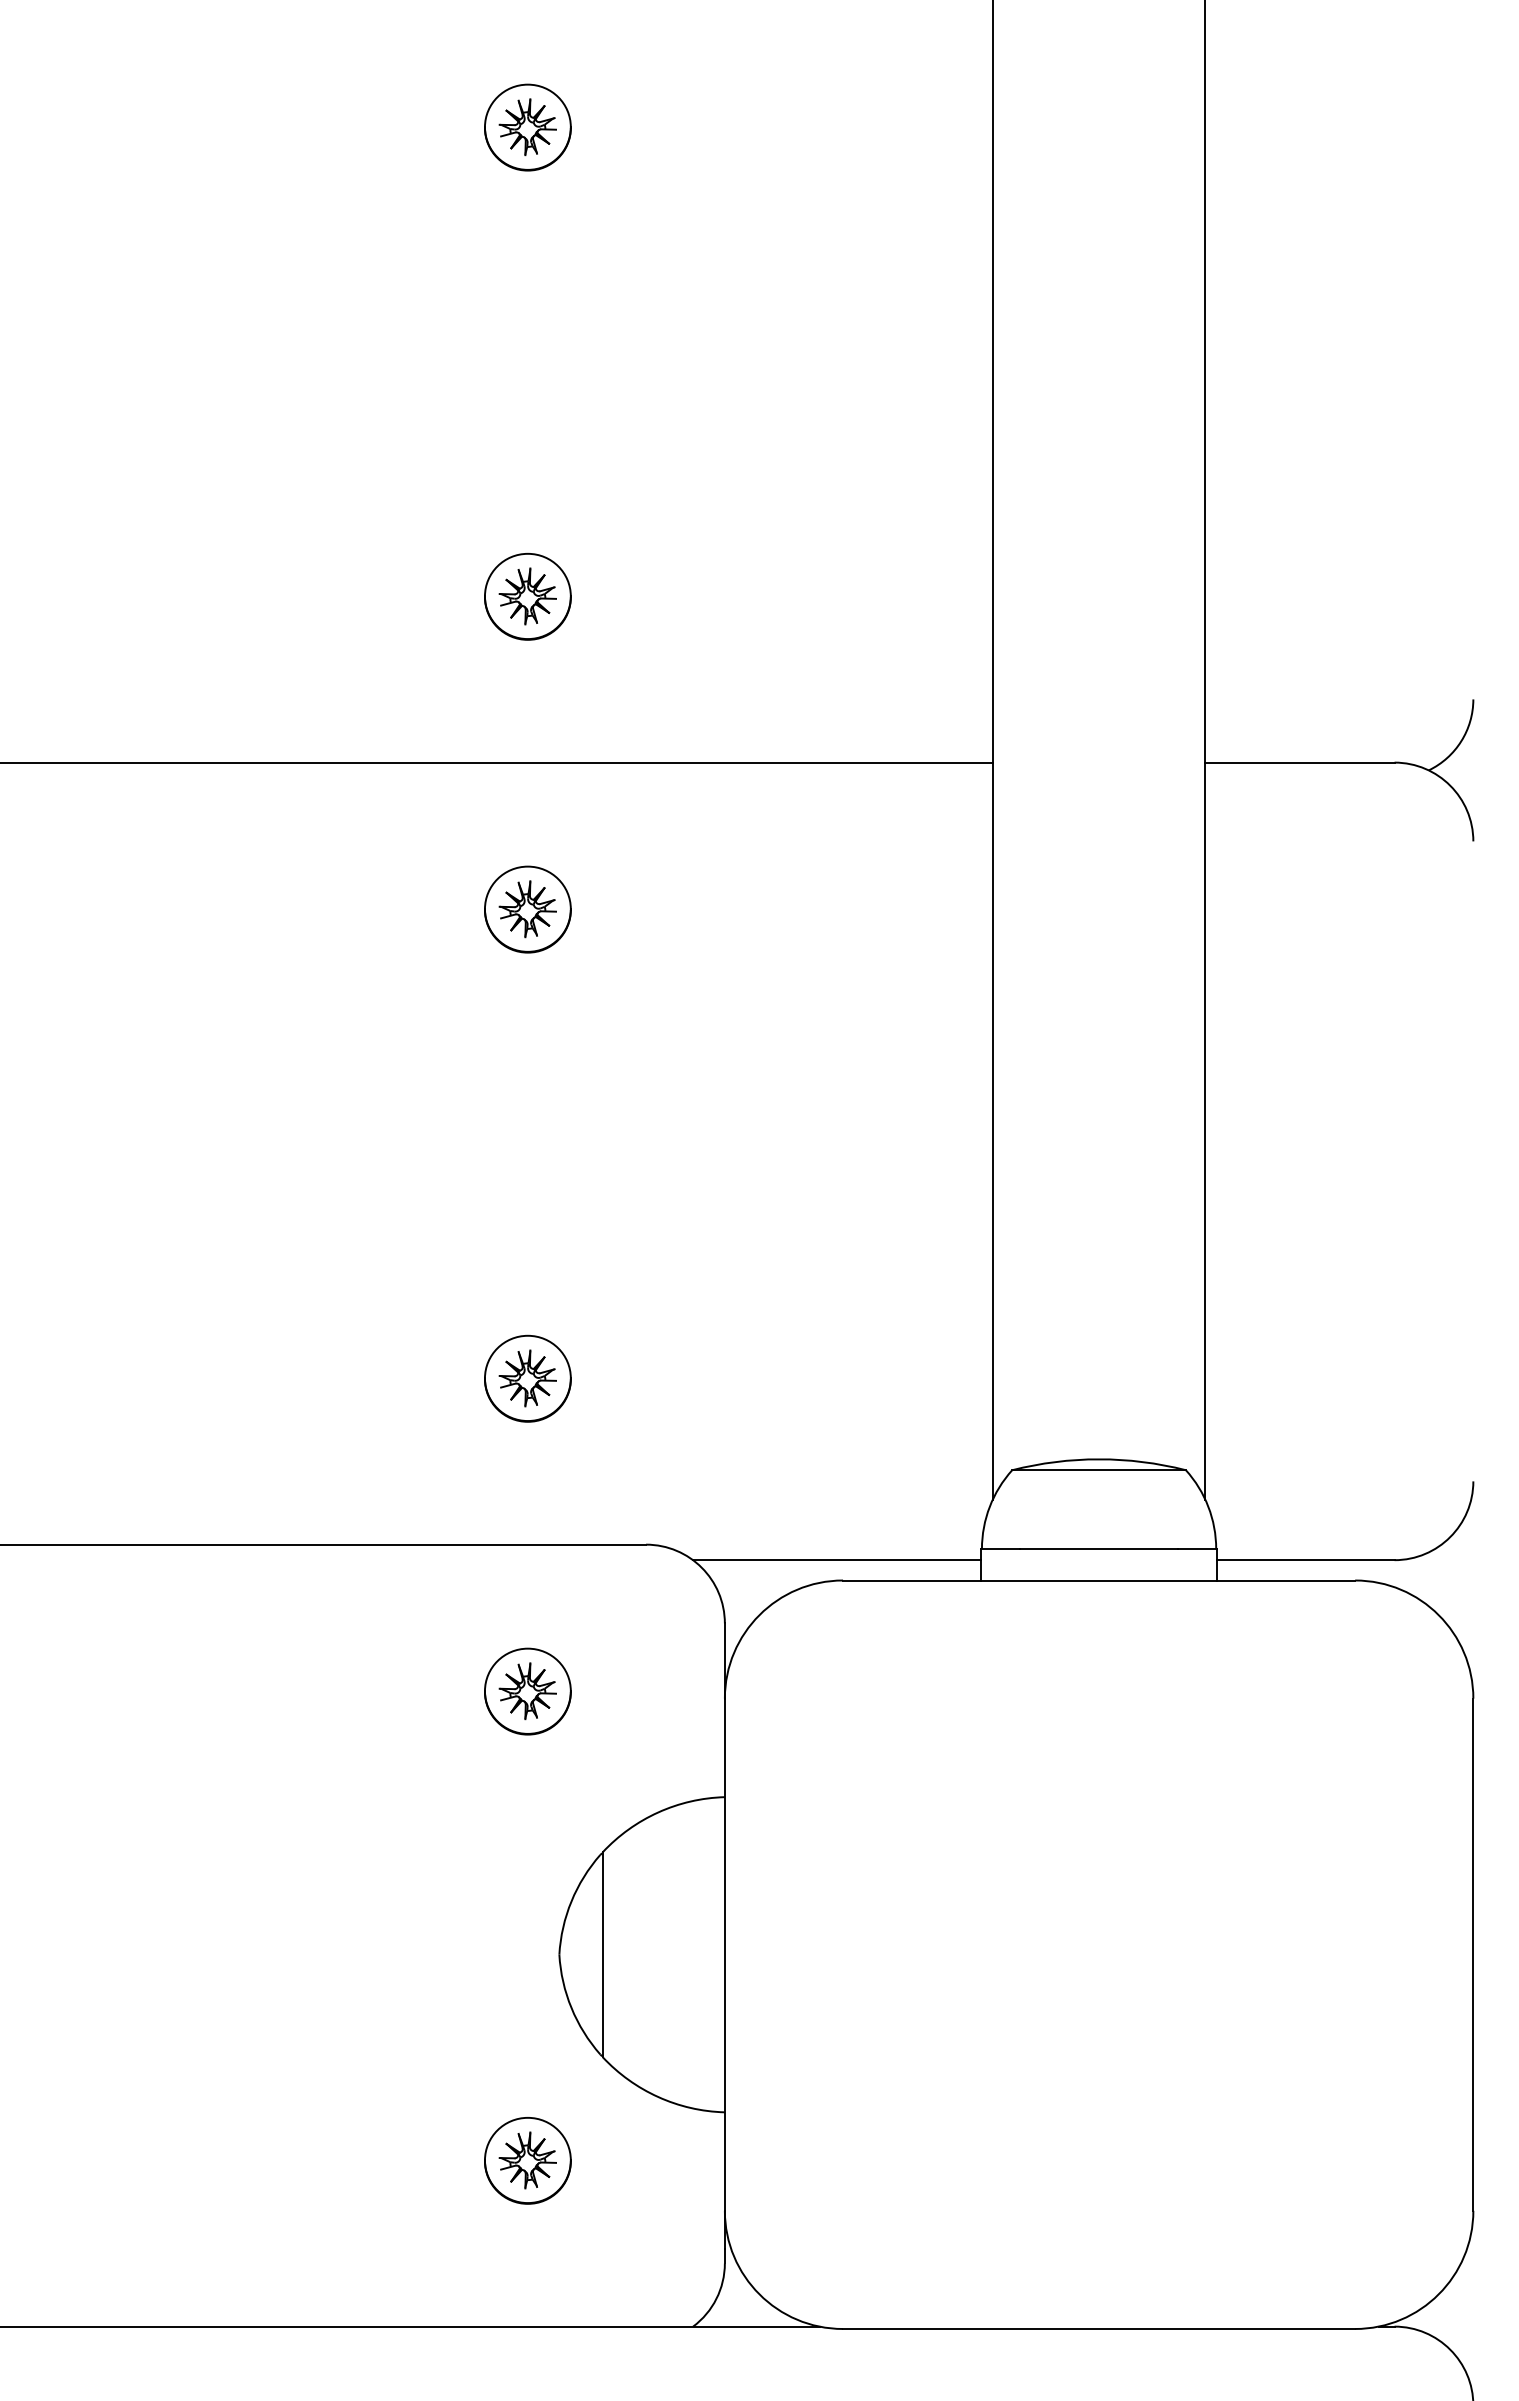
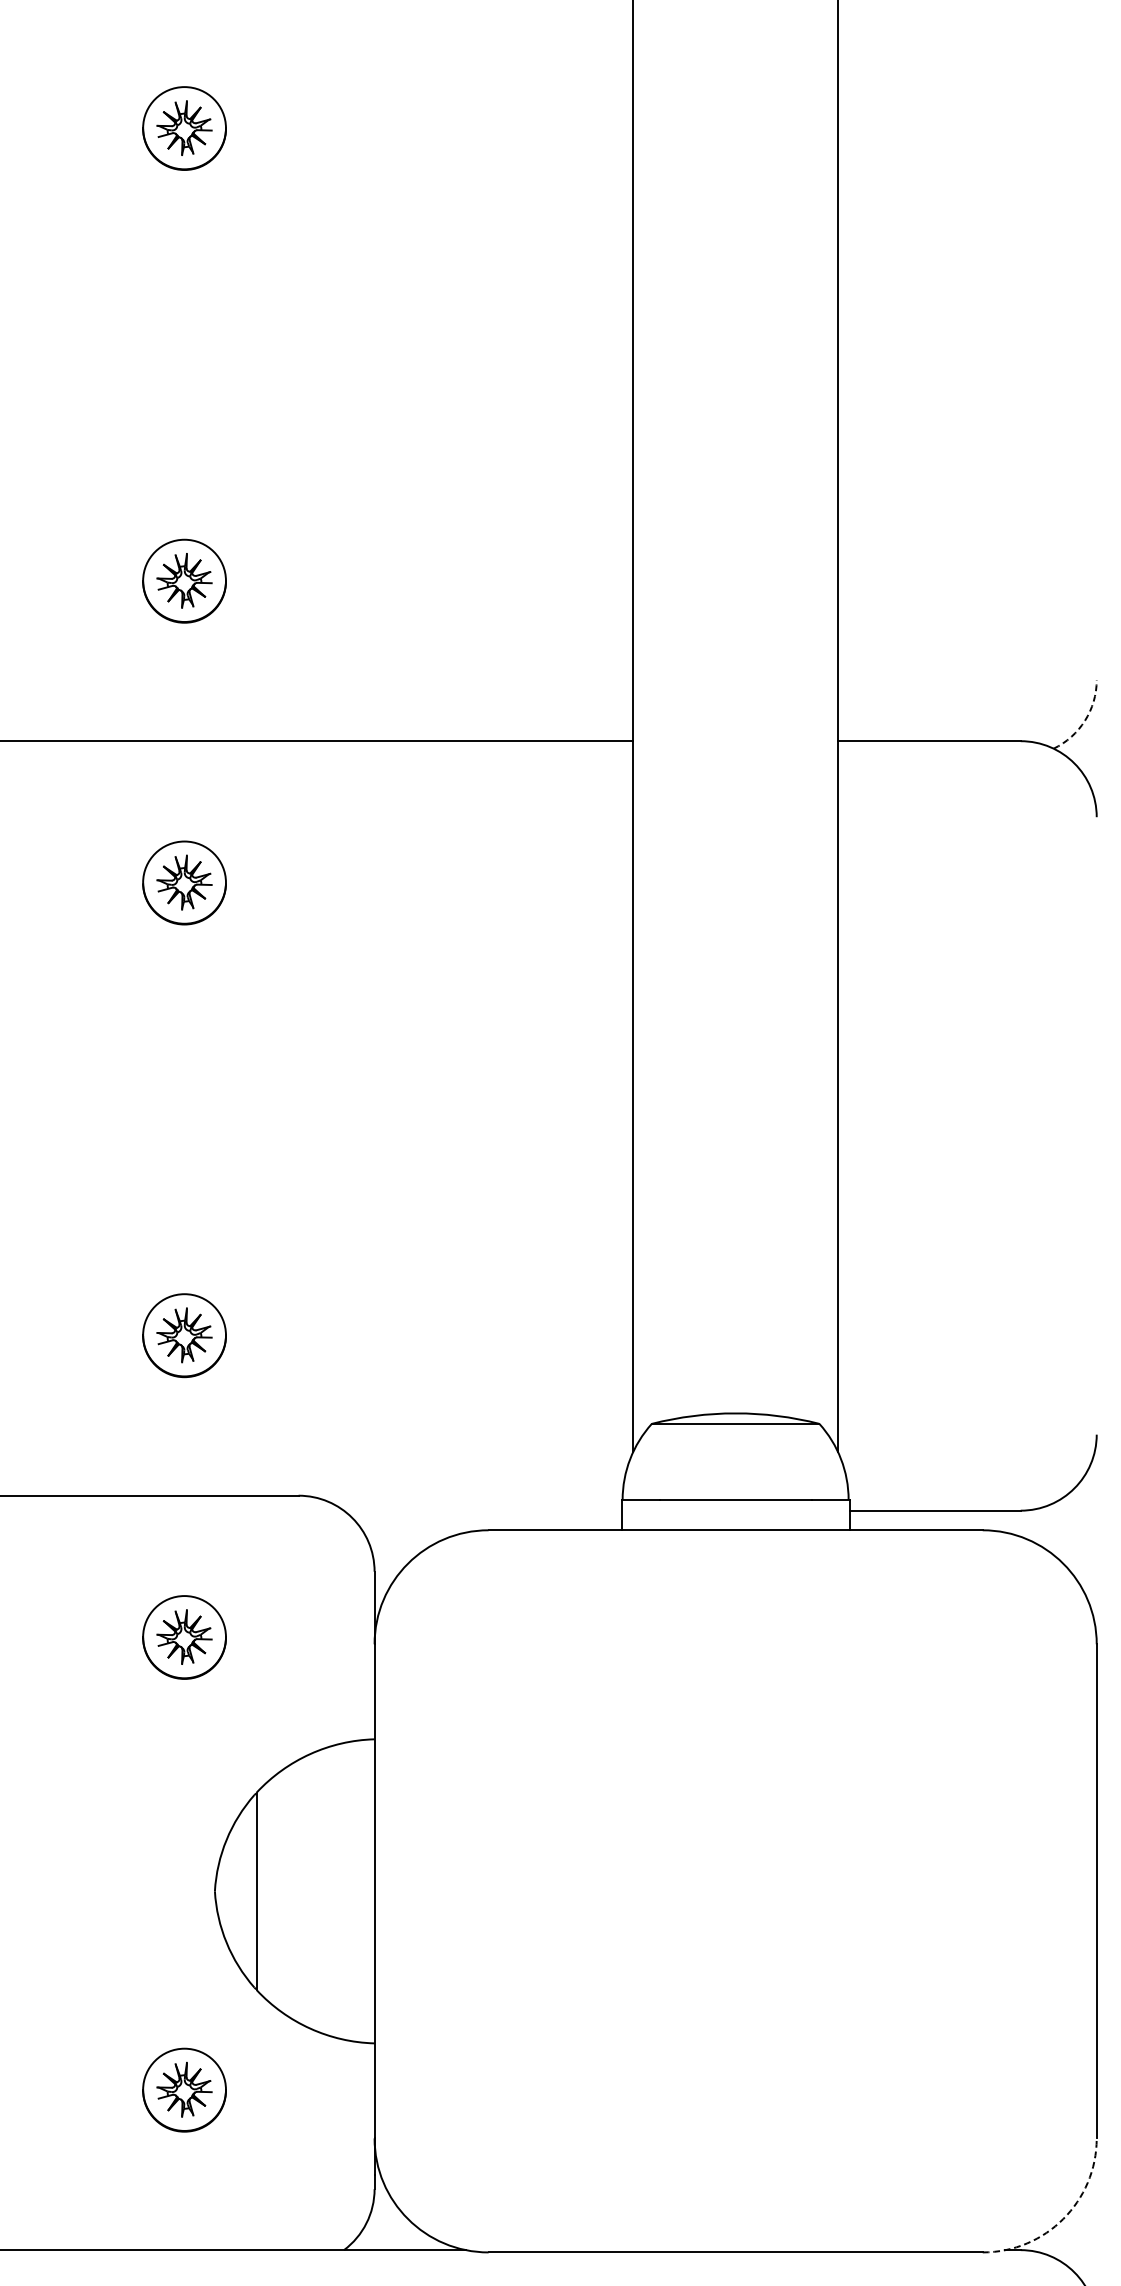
arc: (1461, 741) -> (1085, 720), solid -> dashed
line: (836, 1560) -> (482, 1510), removed
arc: (1438, 2294) -> (1063, 2219), solid -> dashed

